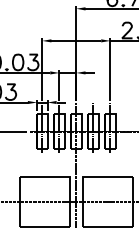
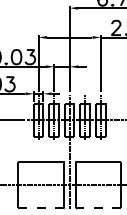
line: (45, 227) -> (41, 208), solid -> dashed
line: (106, 227) -> (97, 208), solid -> dashed

